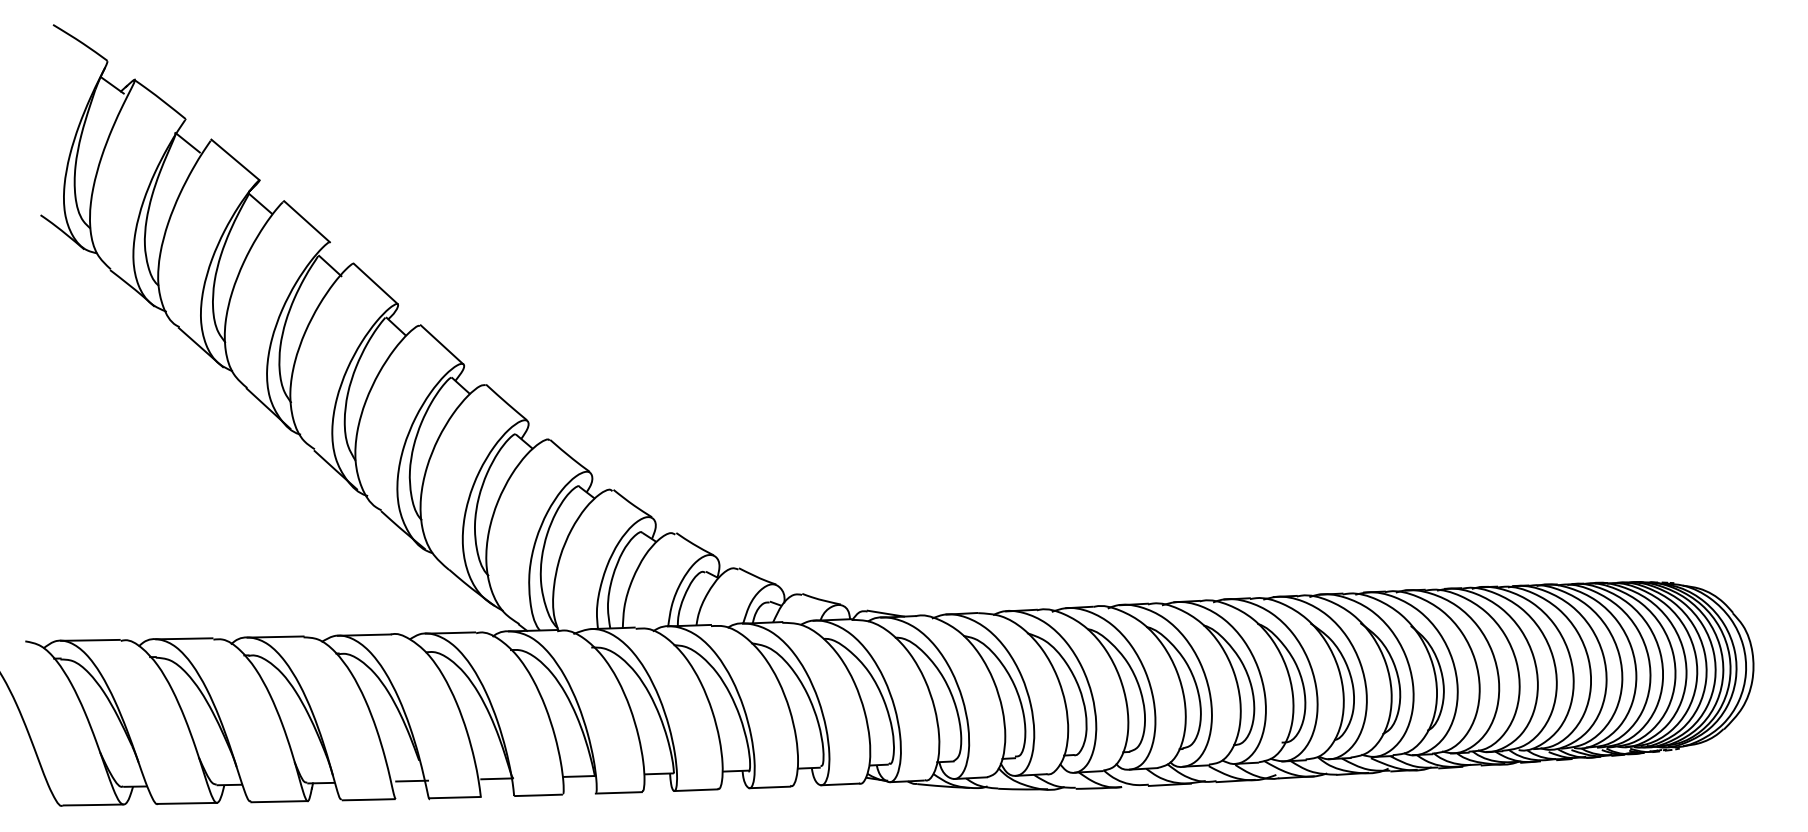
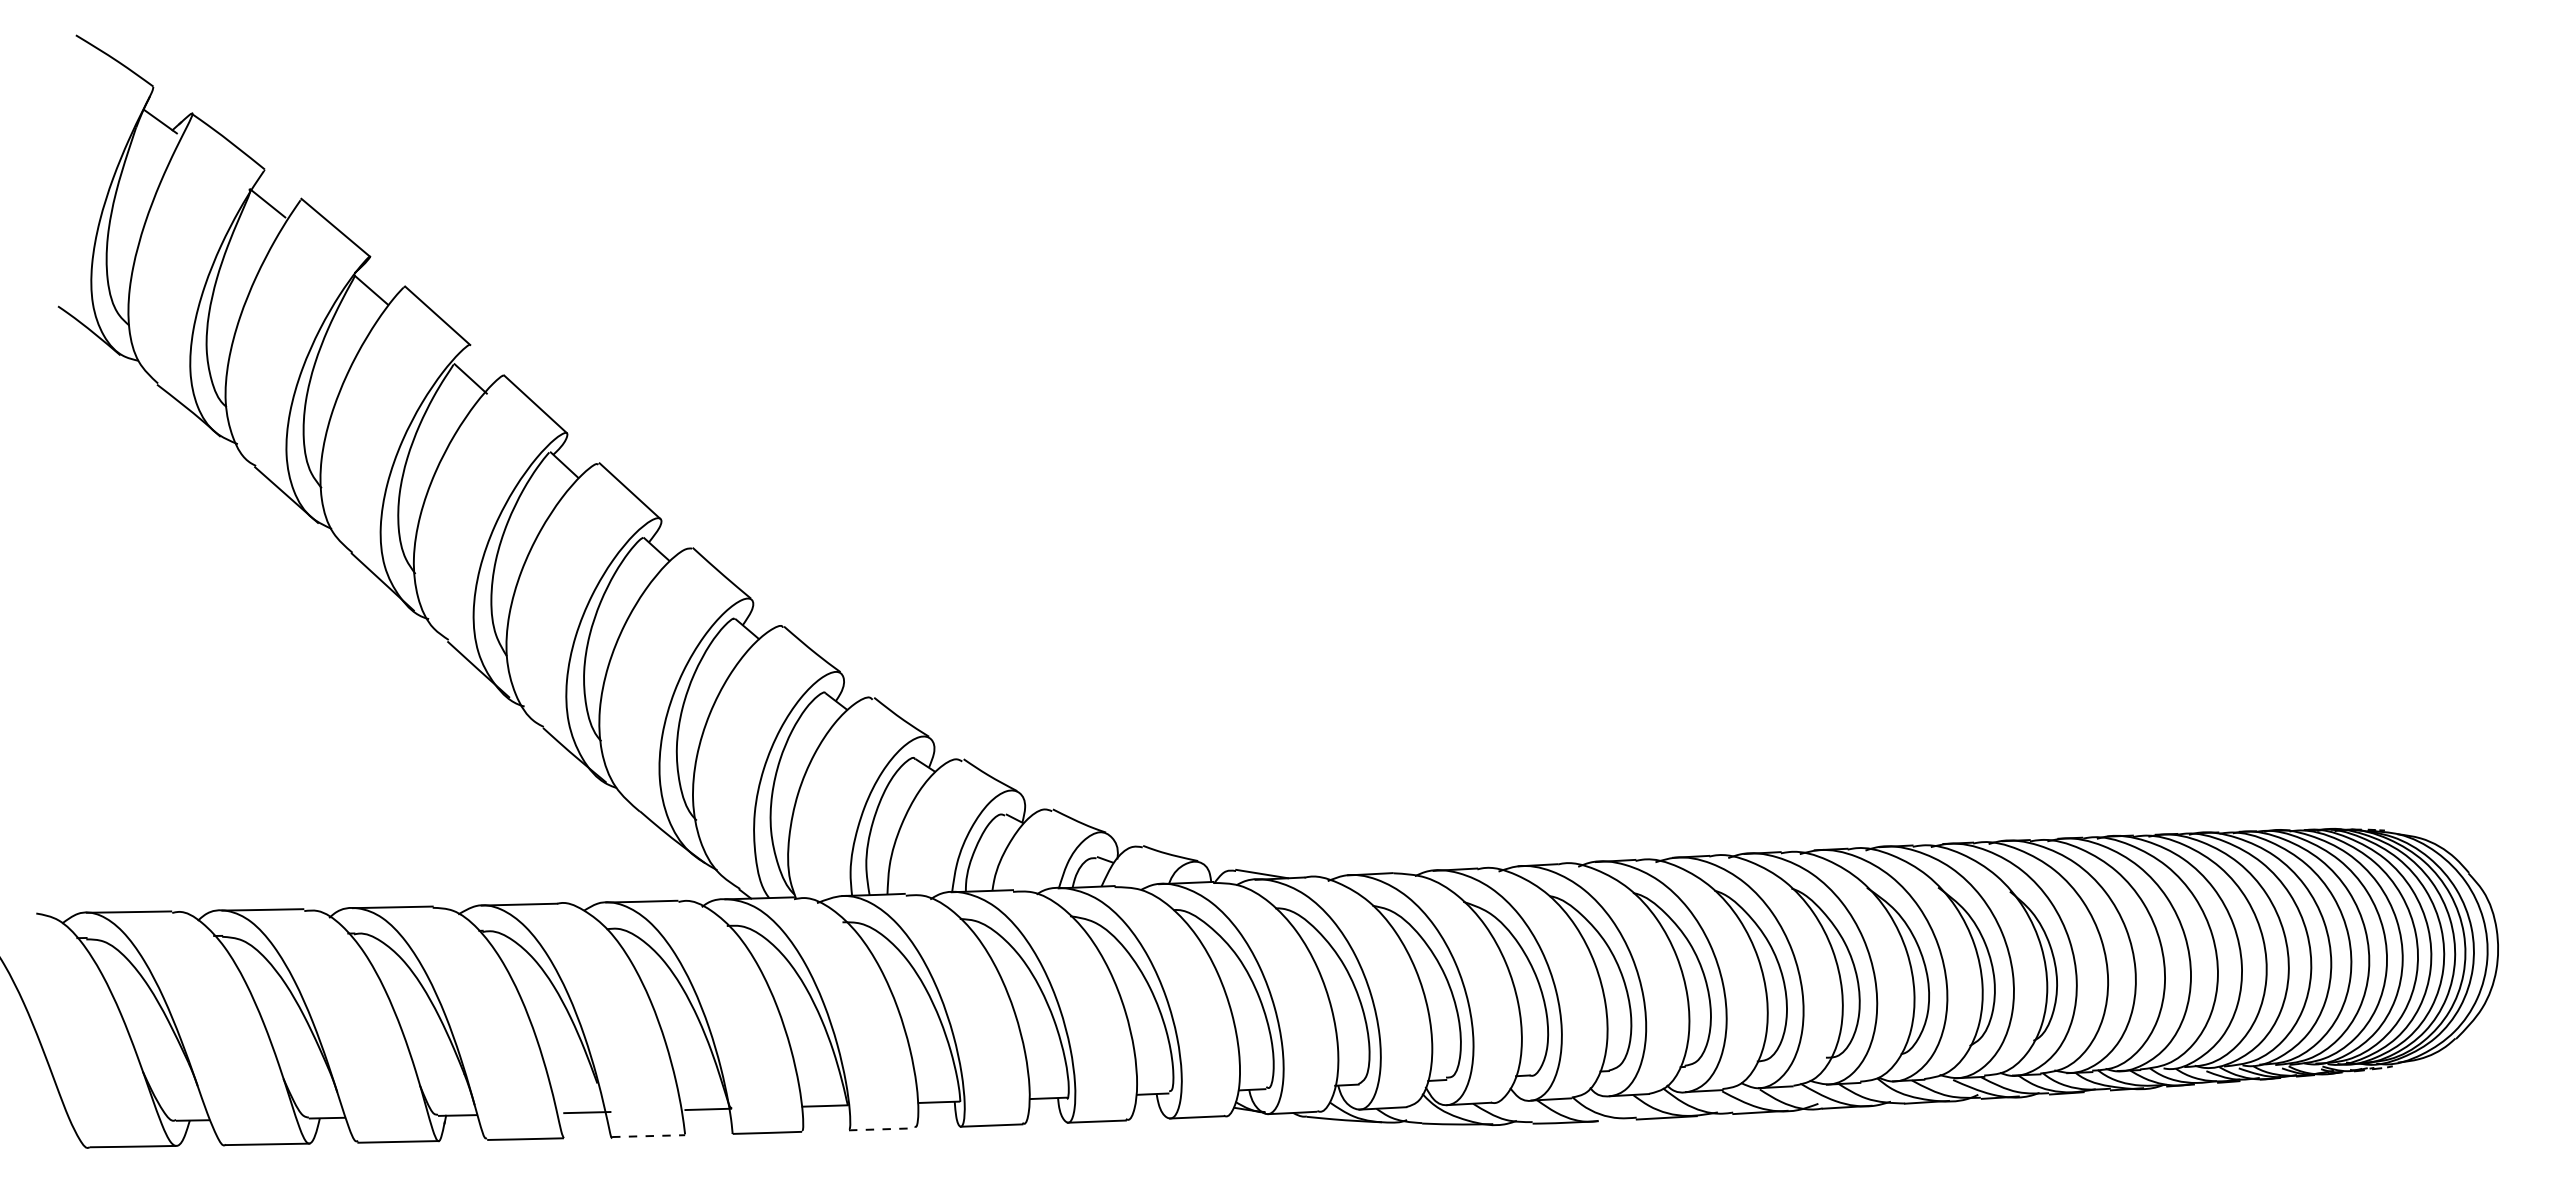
line: (618, 792) -> (881, 1129), solid -> dashed
line: (455, 797) -> (648, 1136), solid -> dashed

